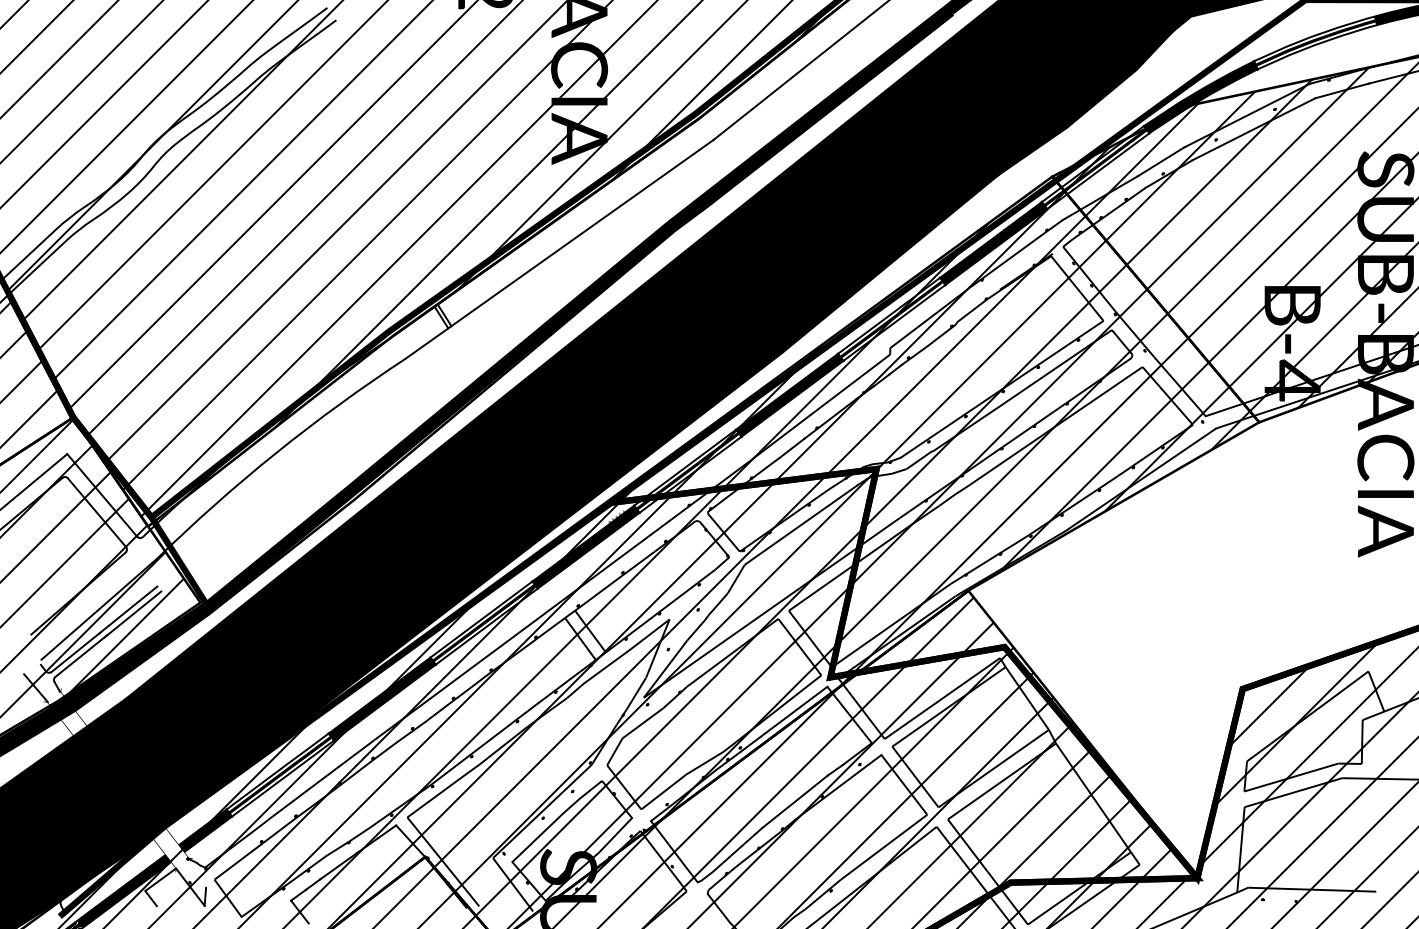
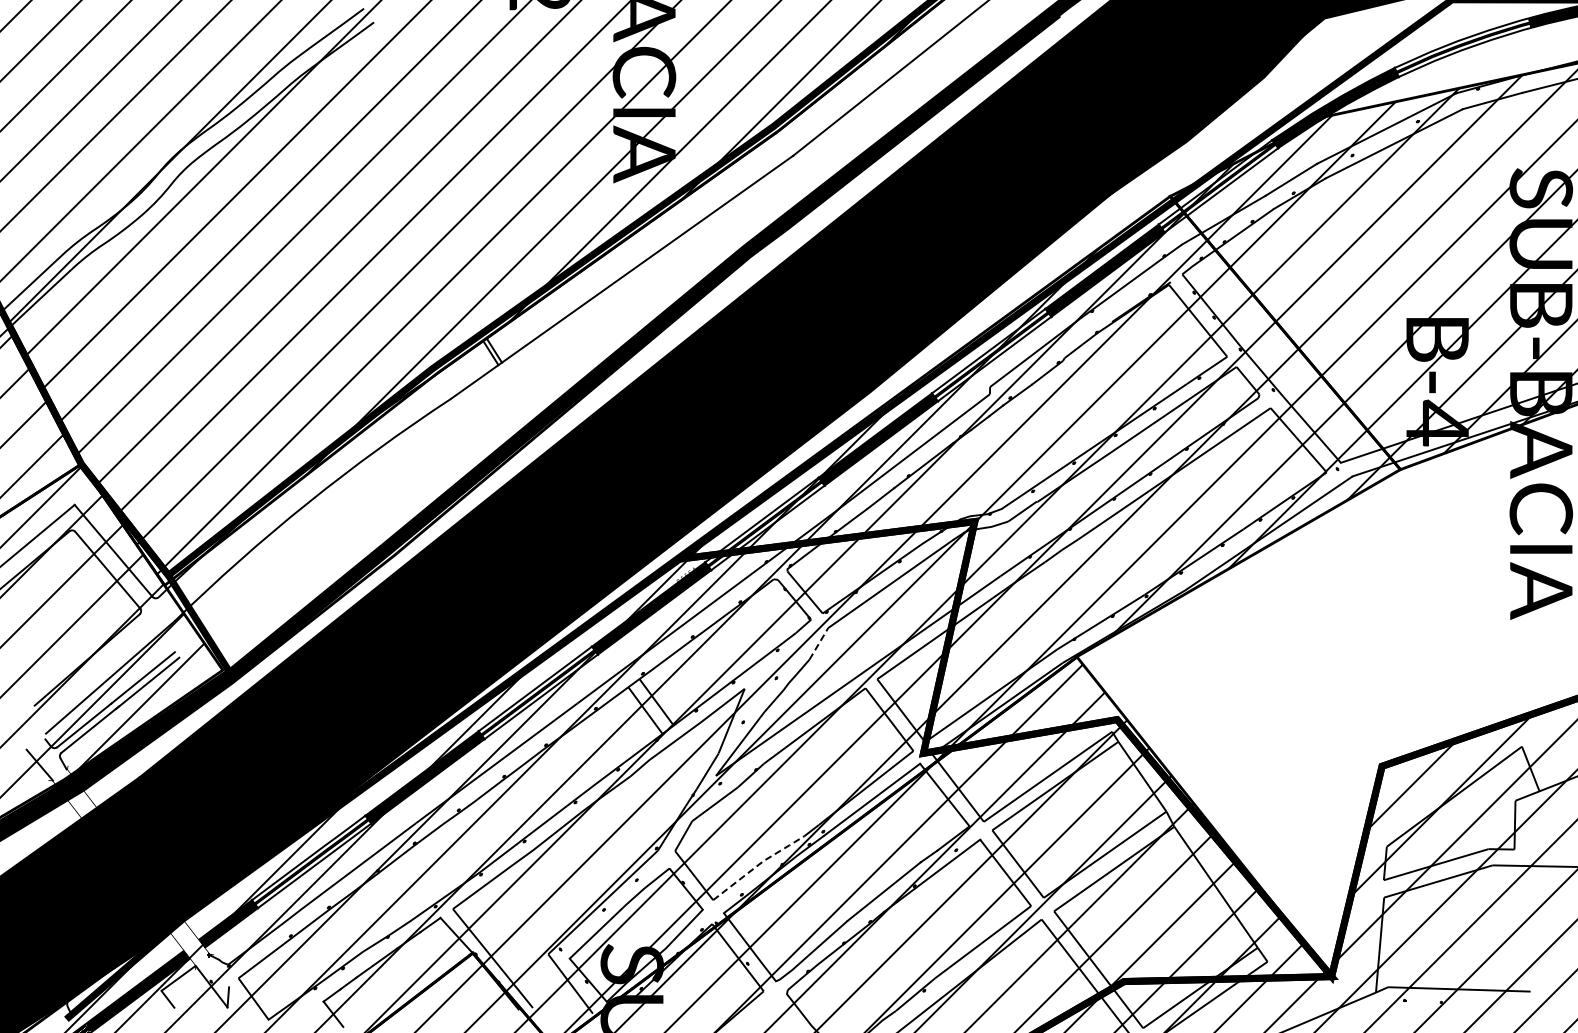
line: (736, 578) -> (819, 643), solid -> dashed
line: (682, 777) -> (758, 864), solid -> dashed

